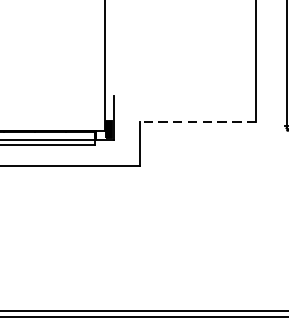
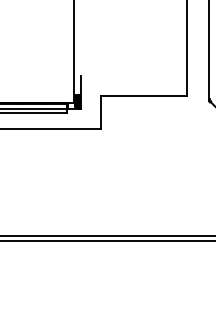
line: (198, 122) -> (143, 96), dashed -> solid

